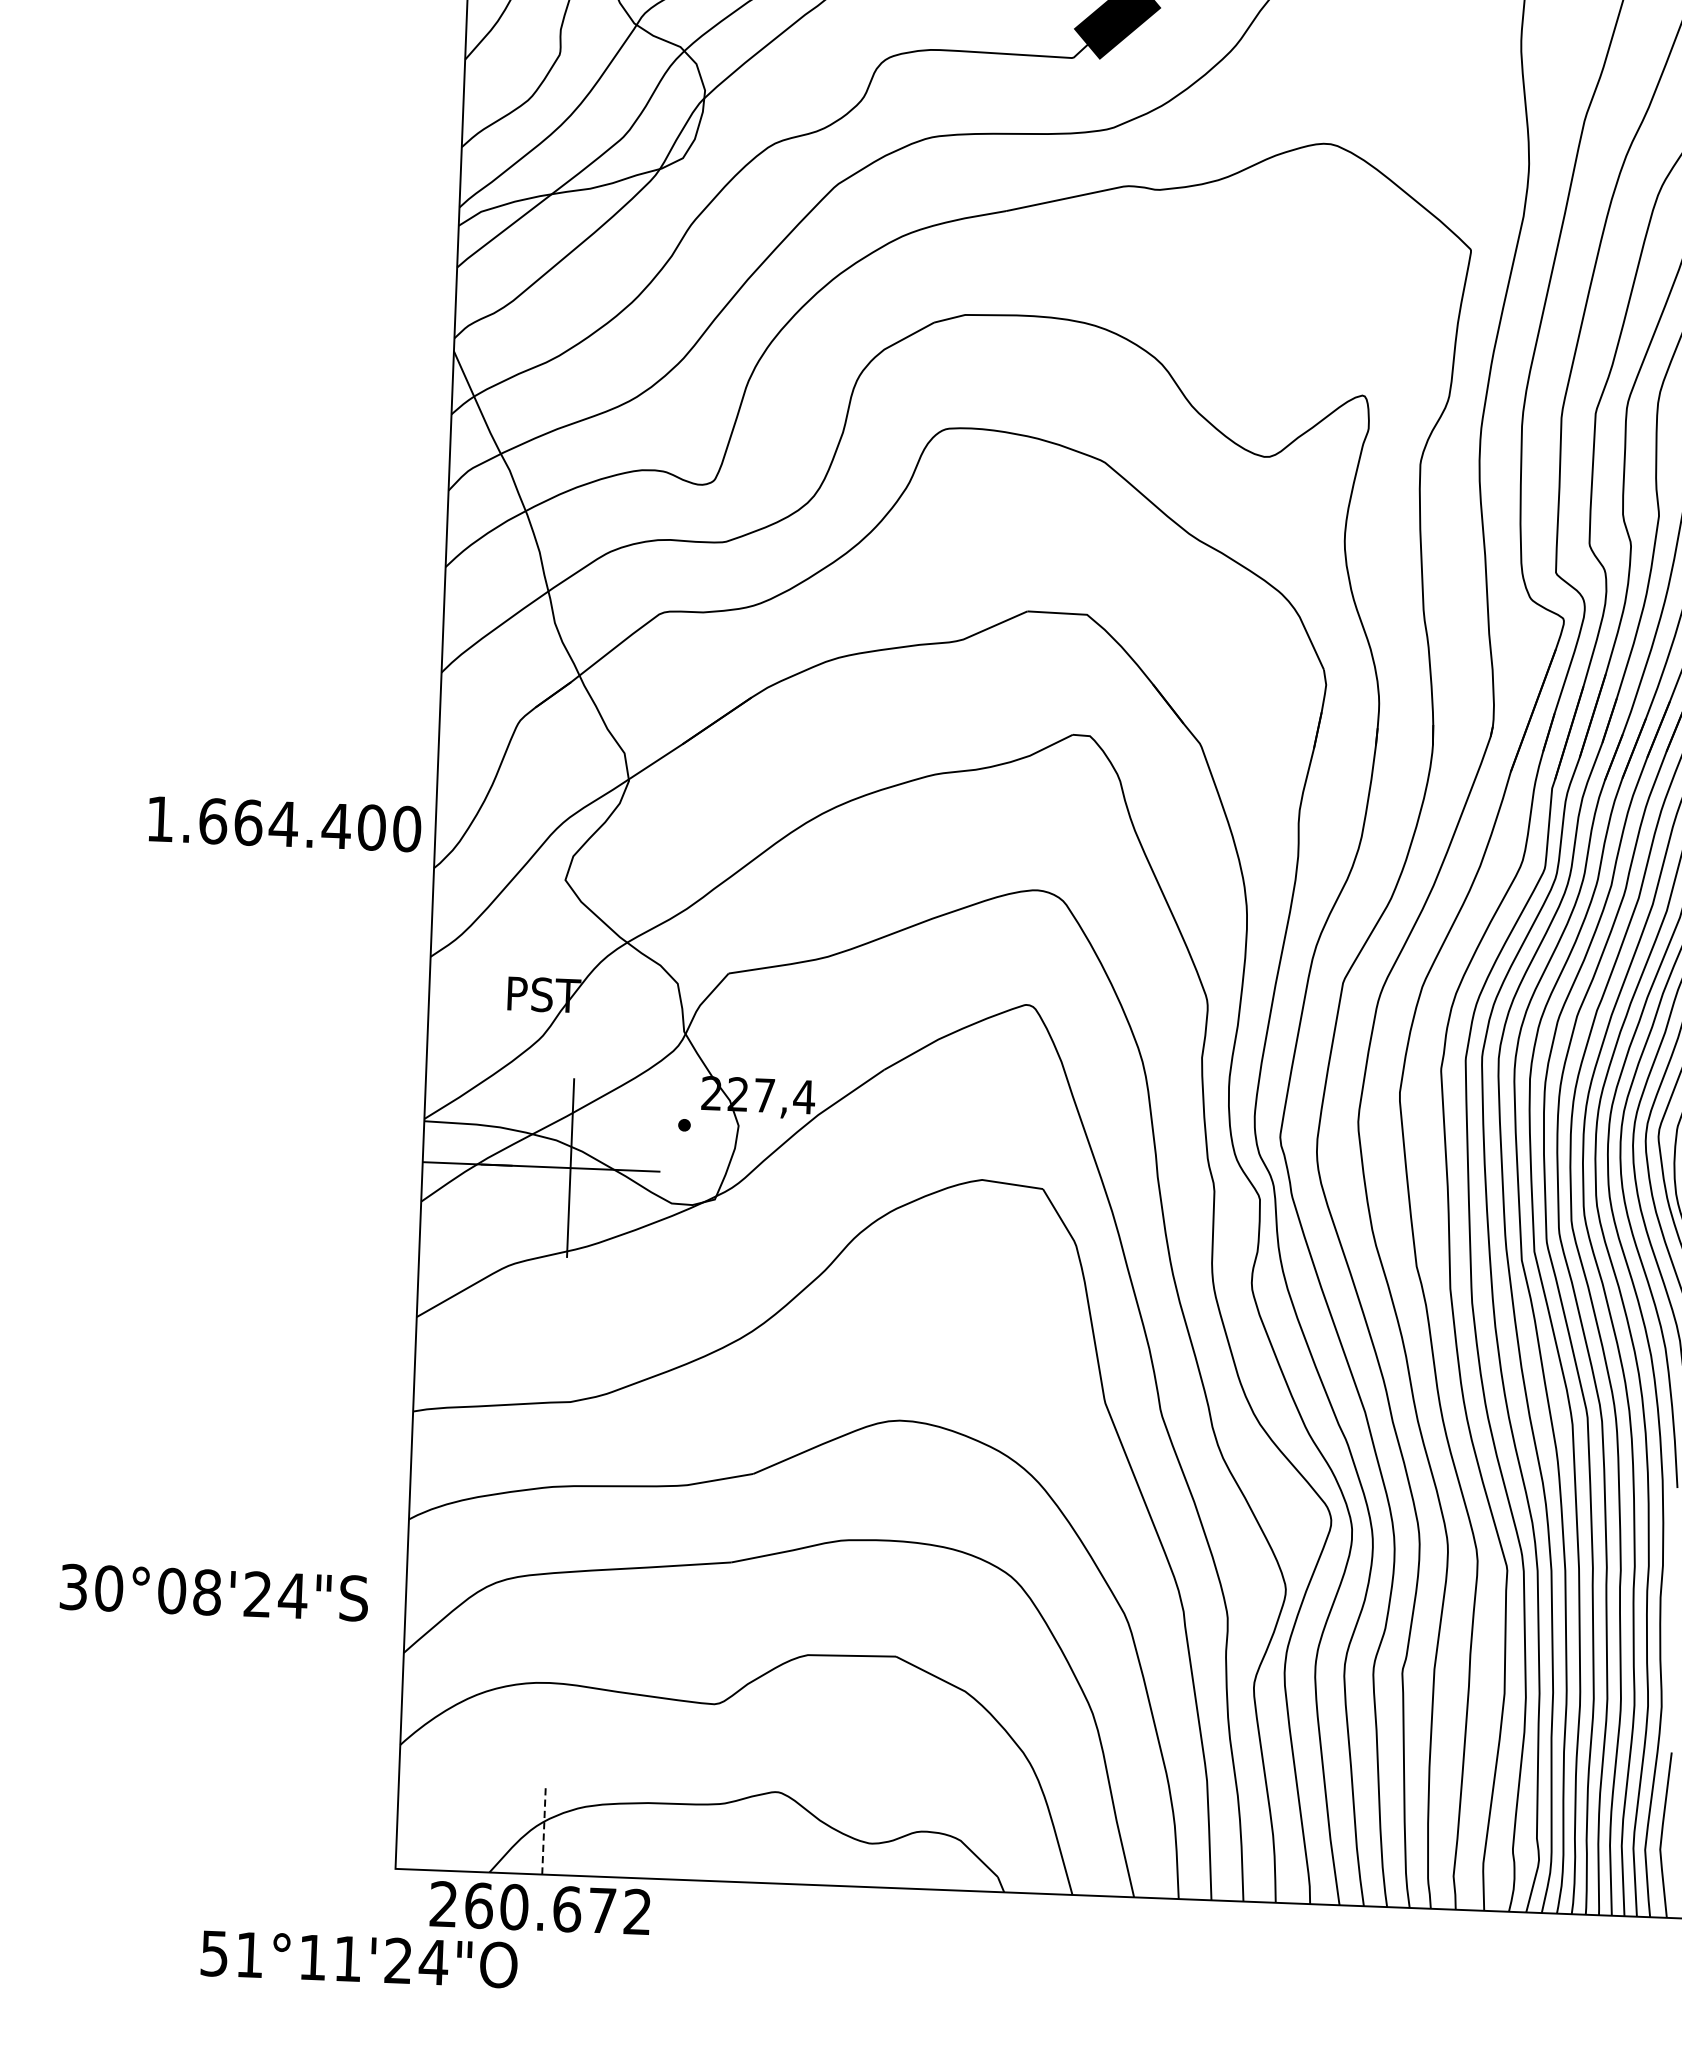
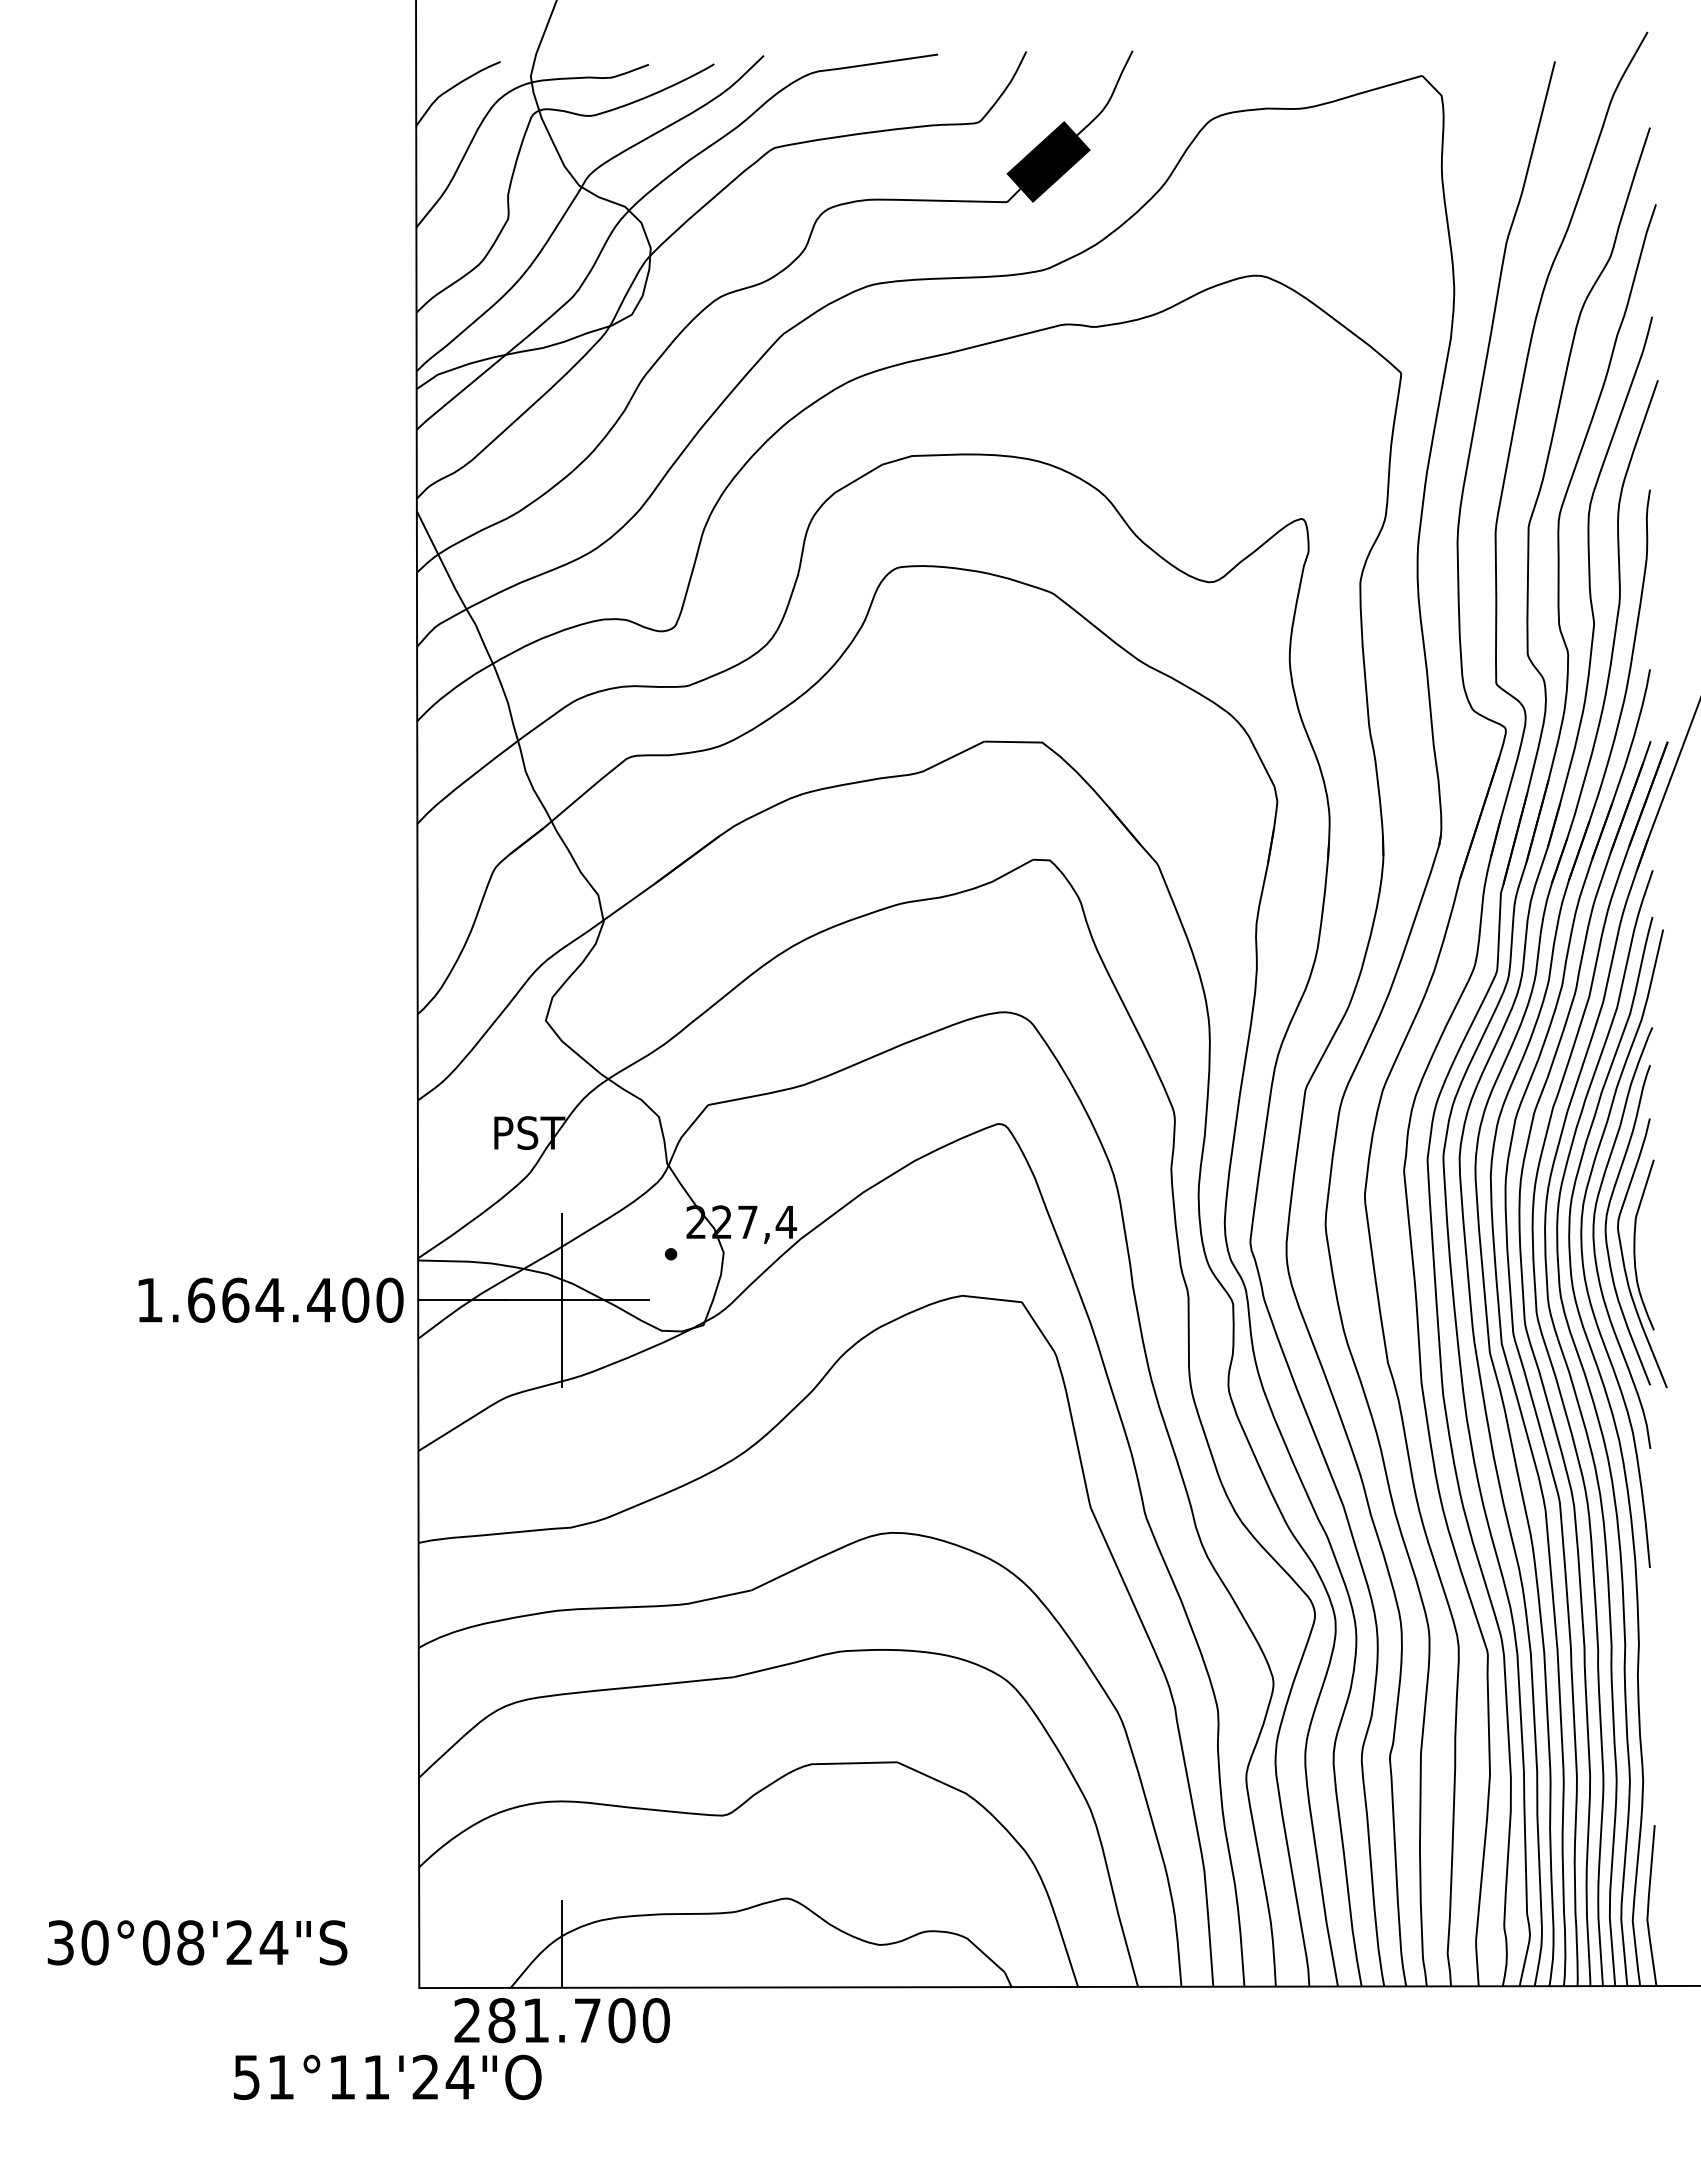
text: (284, 823) -> (270, 1299), moved
text: (214, 1592) -> (197, 1942), moved
line: (544, 1830) -> (562, 1944), dashed -> solid
text: (557, 1908) -> (578, 2020), 260.672 -> 281.700

